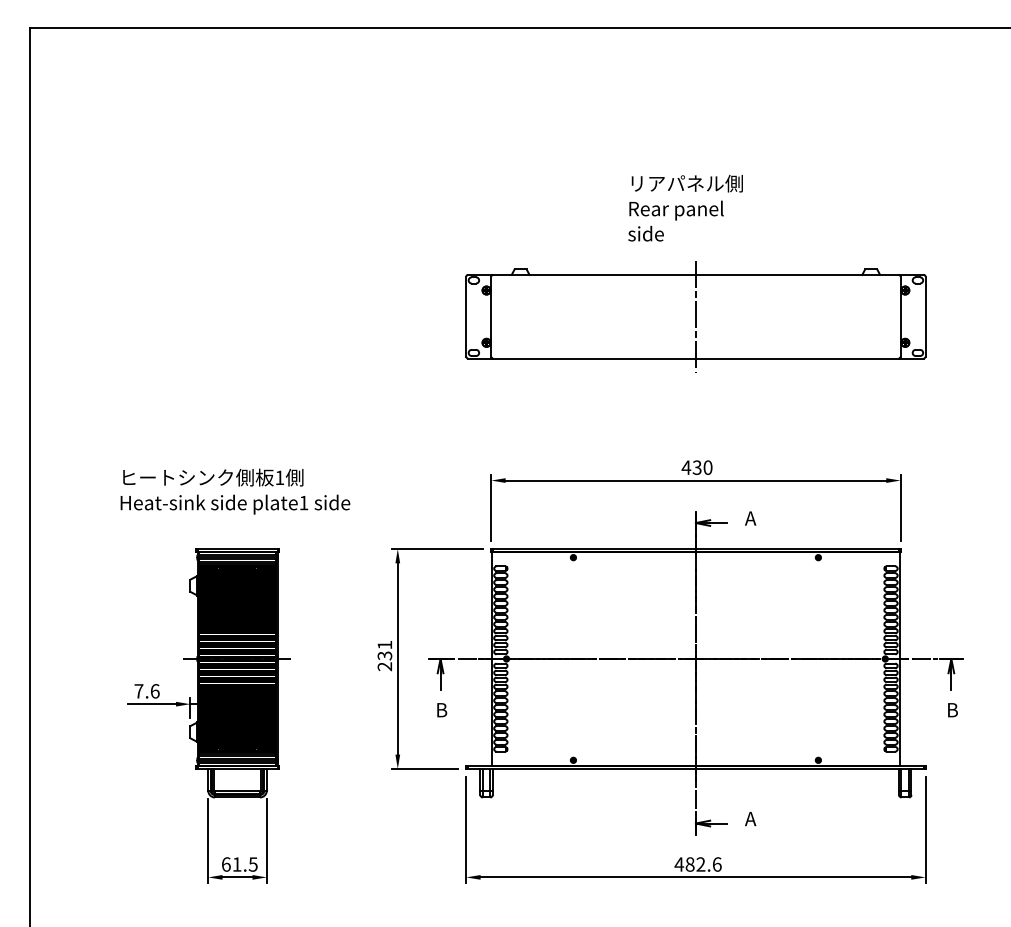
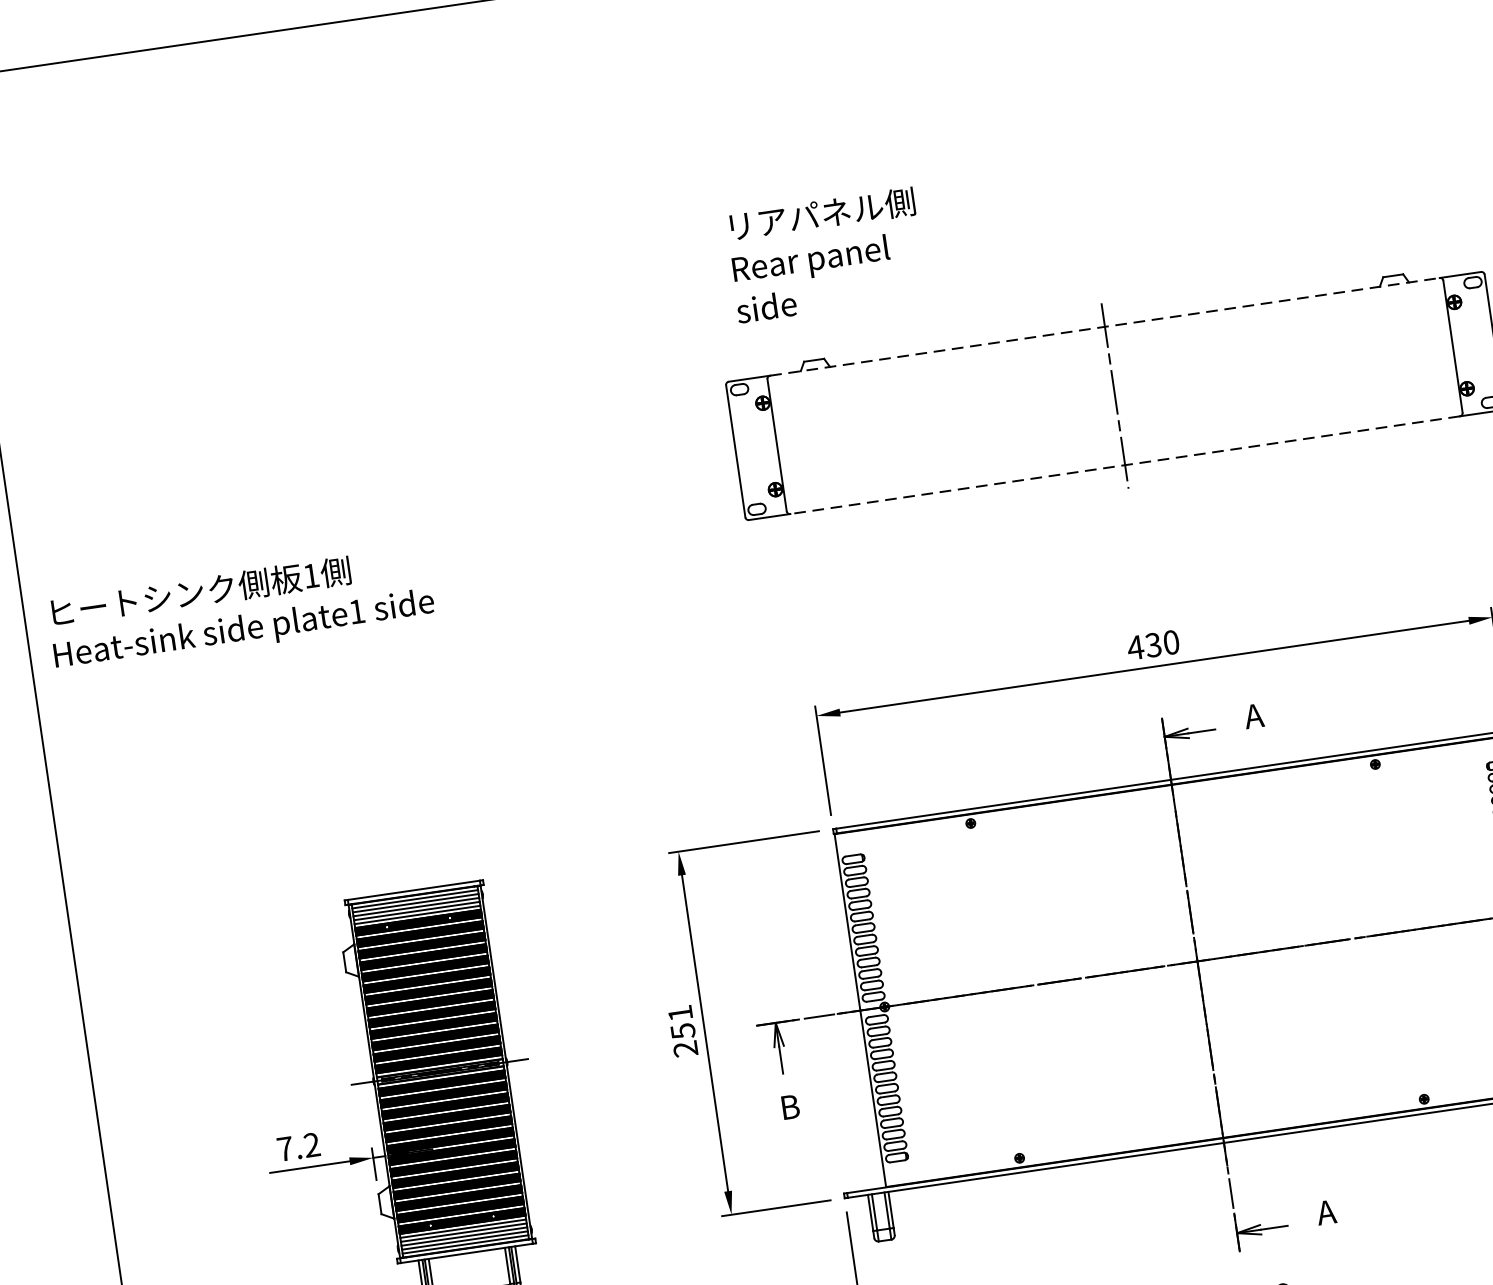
text: (685, 208) -> (825, 255), moved
line: (695, 274) -> (1104, 326), solid -> dashed
line: (695, 358) -> (1124, 465), solid -> dashed
text: (235, 491) -> (241, 609), moved
text: (384, 655) -> (682, 1030), 231 -> 251
text: (154, 691) -> (311, 1145), 7.6 -> 7.2

